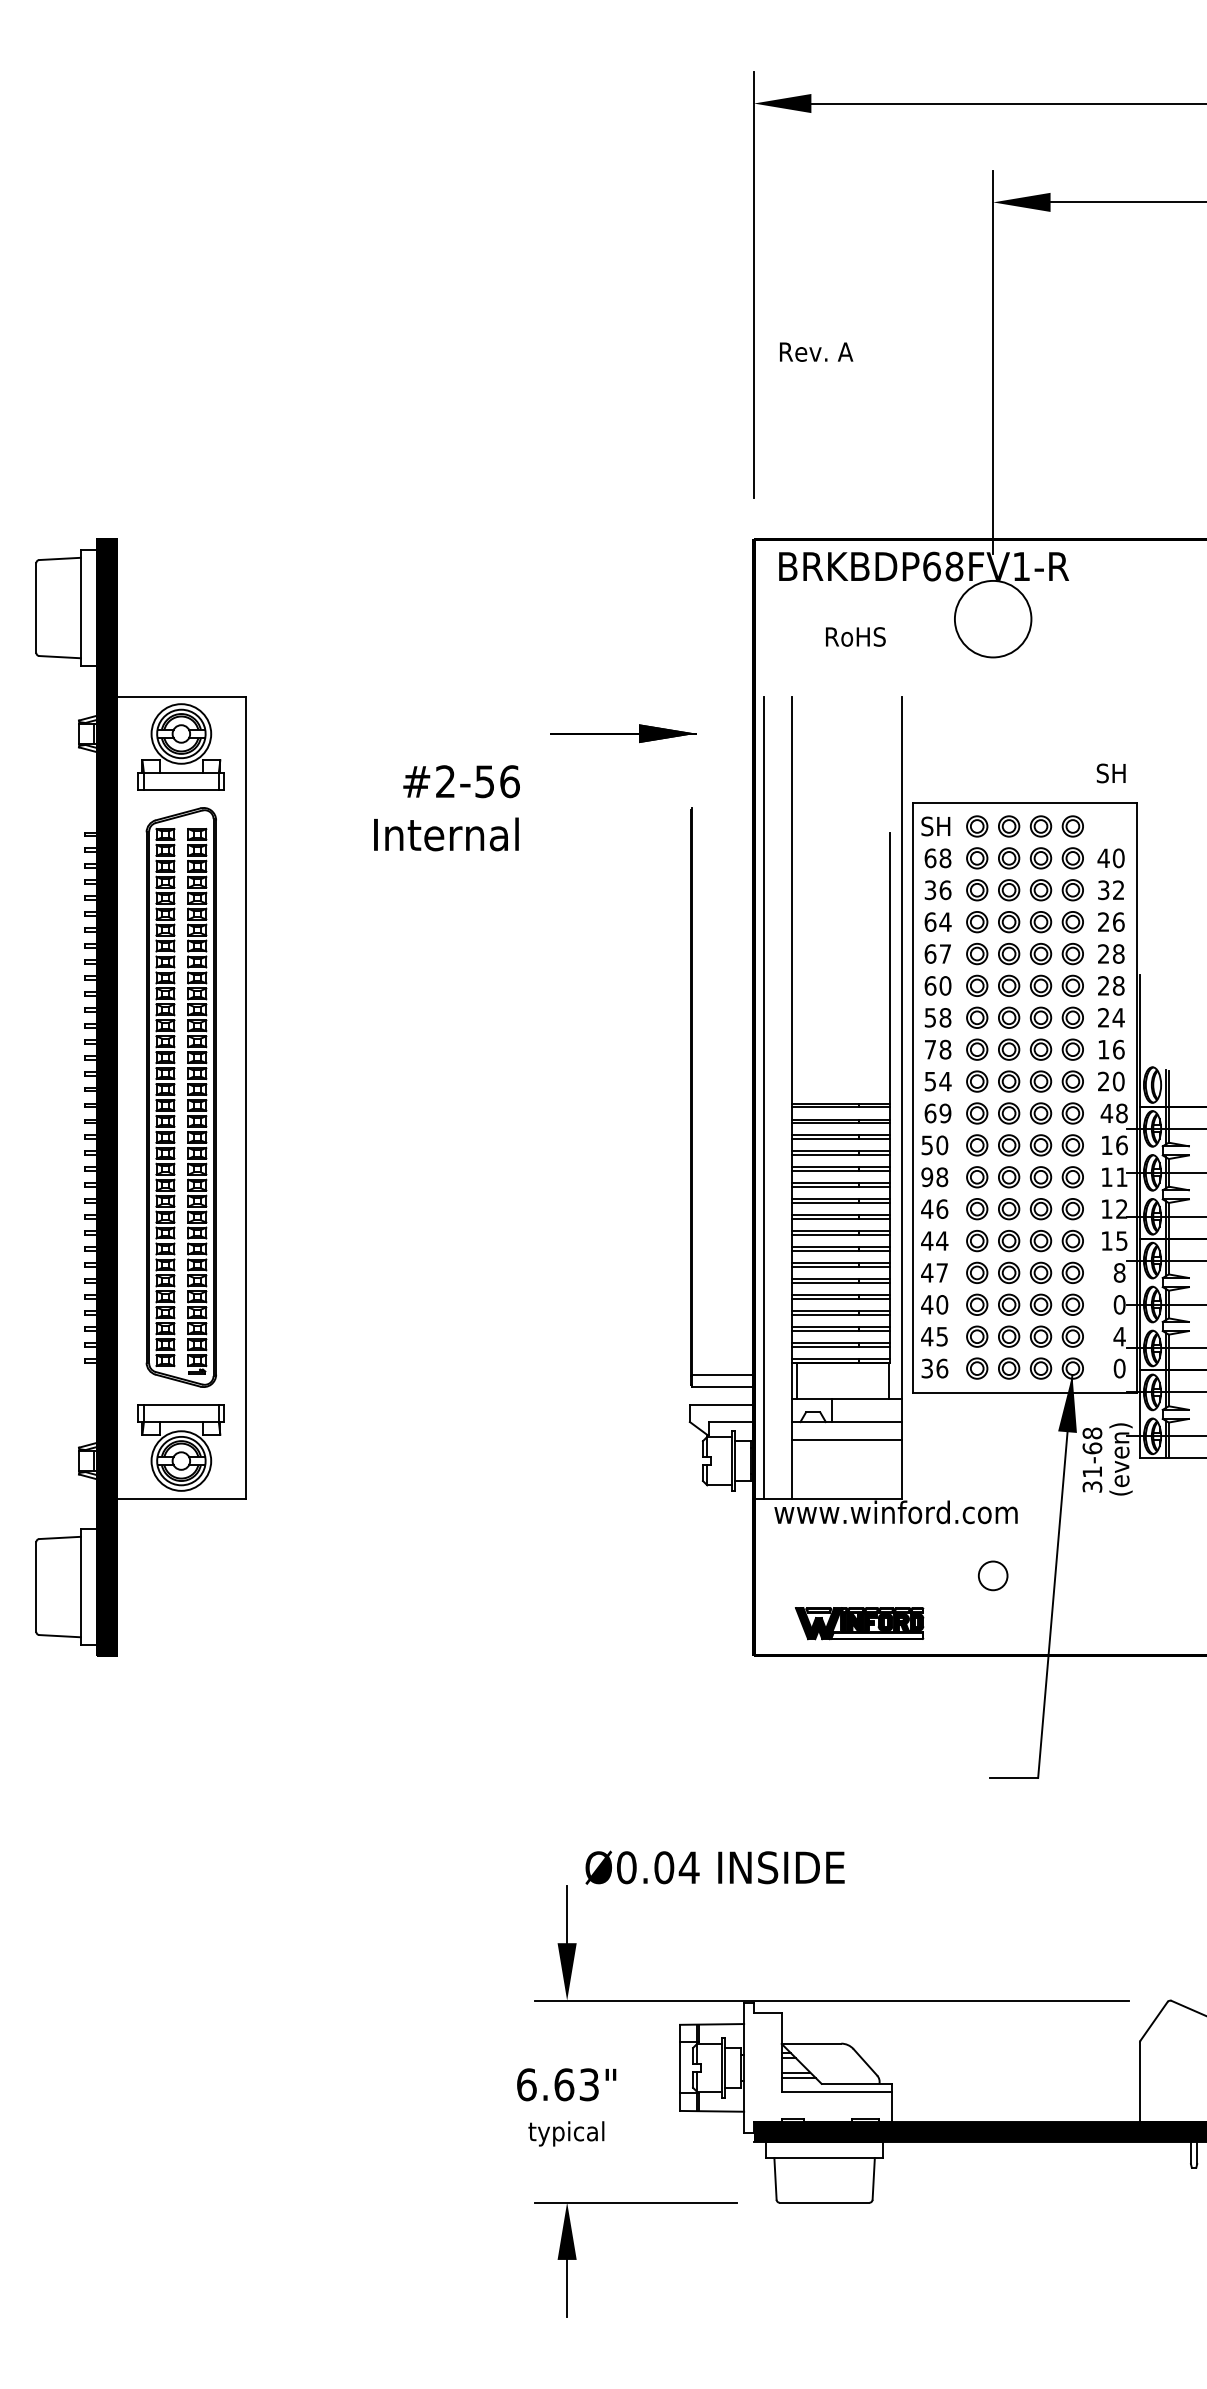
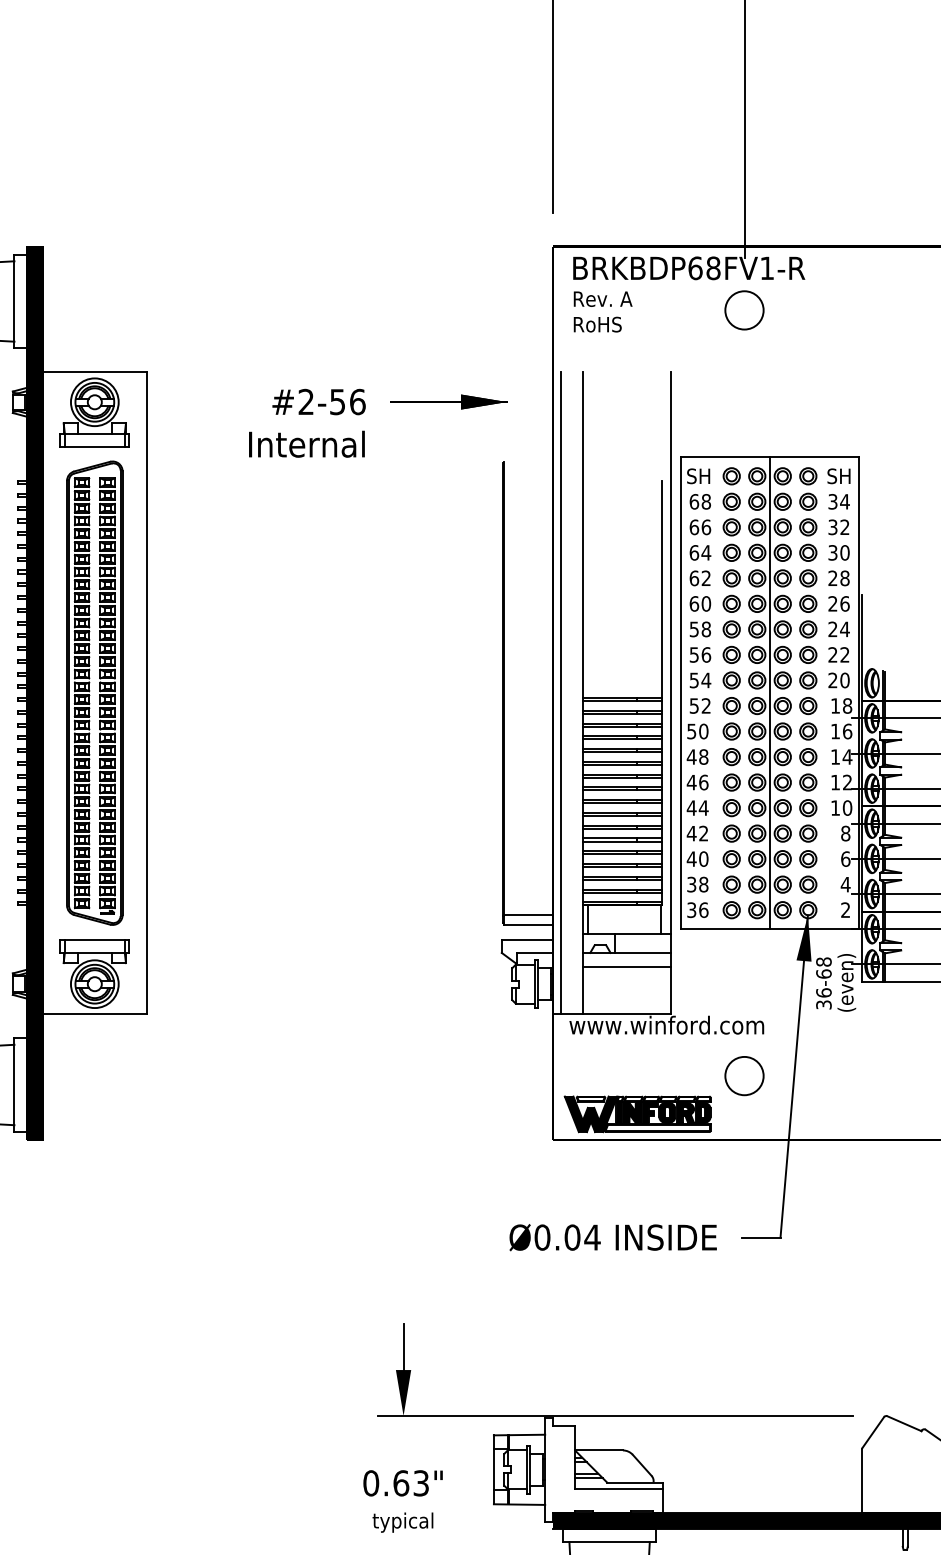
text: (816, 351) -> (603, 298), moved
circle: (993, 619) -> (744, 310), size x0.62
text: (855, 636) -> (597, 324), moved
text: (1110, 773) -> (838, 476), moved
text: (446, 808) -> (307, 423), moved
text: (1110, 858) -> (838, 501), 40 -> 34
text: (930, 890) -> (694, 527), 36 -> 66
text: (1111, 921) -> (839, 552), 26 -> 30
text: (944, 953) -> (705, 577), 67 -> 62
text: (1118, 985) -> (844, 603), 28 -> 26
text: (937, 1049) -> (699, 654), 78 -> 56
text: (1111, 1049) -> (839, 654), 16 -> 22
line: (1025, 1097) -> (770, 693), added
text: (937, 1113) -> (699, 706), 69 -> 52
text: (1106, 1113) -> (835, 706), 48 -> 18
text: (1121, 1176) -> (847, 756), 11 -> 14
text: (927, 1177) -> (691, 757), 98 -> 48
text: (1121, 1240) -> (847, 807), 15 -> 10
text: (941, 1272) -> (703, 833), 47 -> 42
text: (1119, 1304) -> (845, 858), 0 -> 6
text: (934, 1336) -> (697, 884), 45 -> 38
text: (1119, 1368) -> (845, 910), 0 -> 2
text: (1092, 1471) -> (824, 992), 31-68 -> 36-68
circle: (993, 1575) -> (744, 1075), size x1.67
part: (859, 1623) -> (637, 1114), size x1.43
text: (714, 1867) -> (612, 1237), moved
text: (526, 2084) -> (371, 1483), 6.63" -> 0.63"

